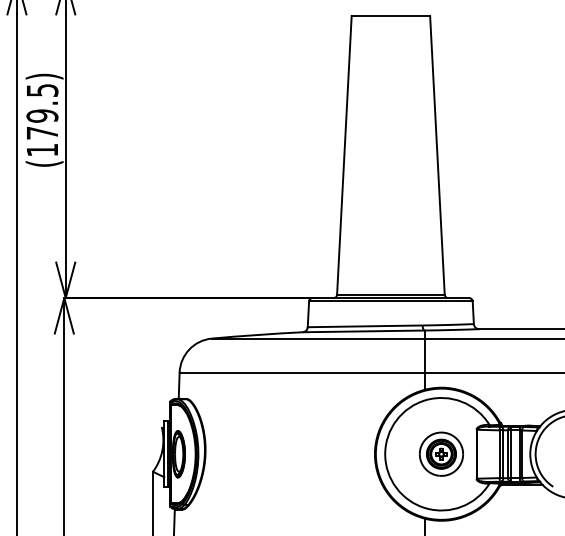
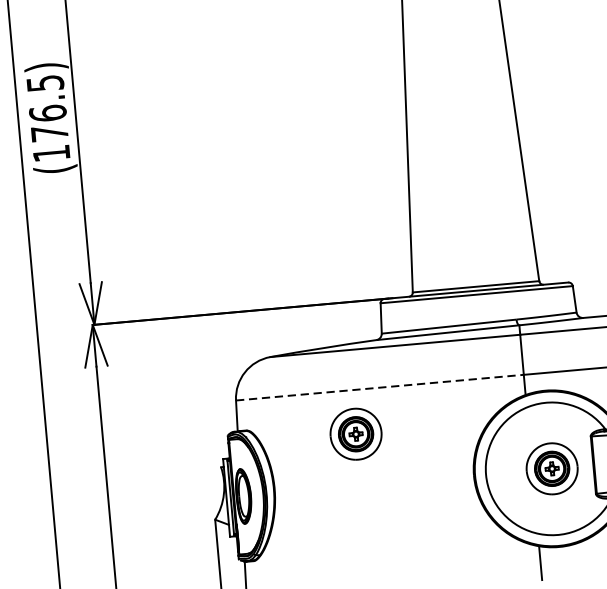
text: (42, 115) -> (47, 112), (179.5) -> (176.5)
line: (302, 372) -> (380, 387), solid -> dashed
part: (277, 409) -> (354, 433), added

